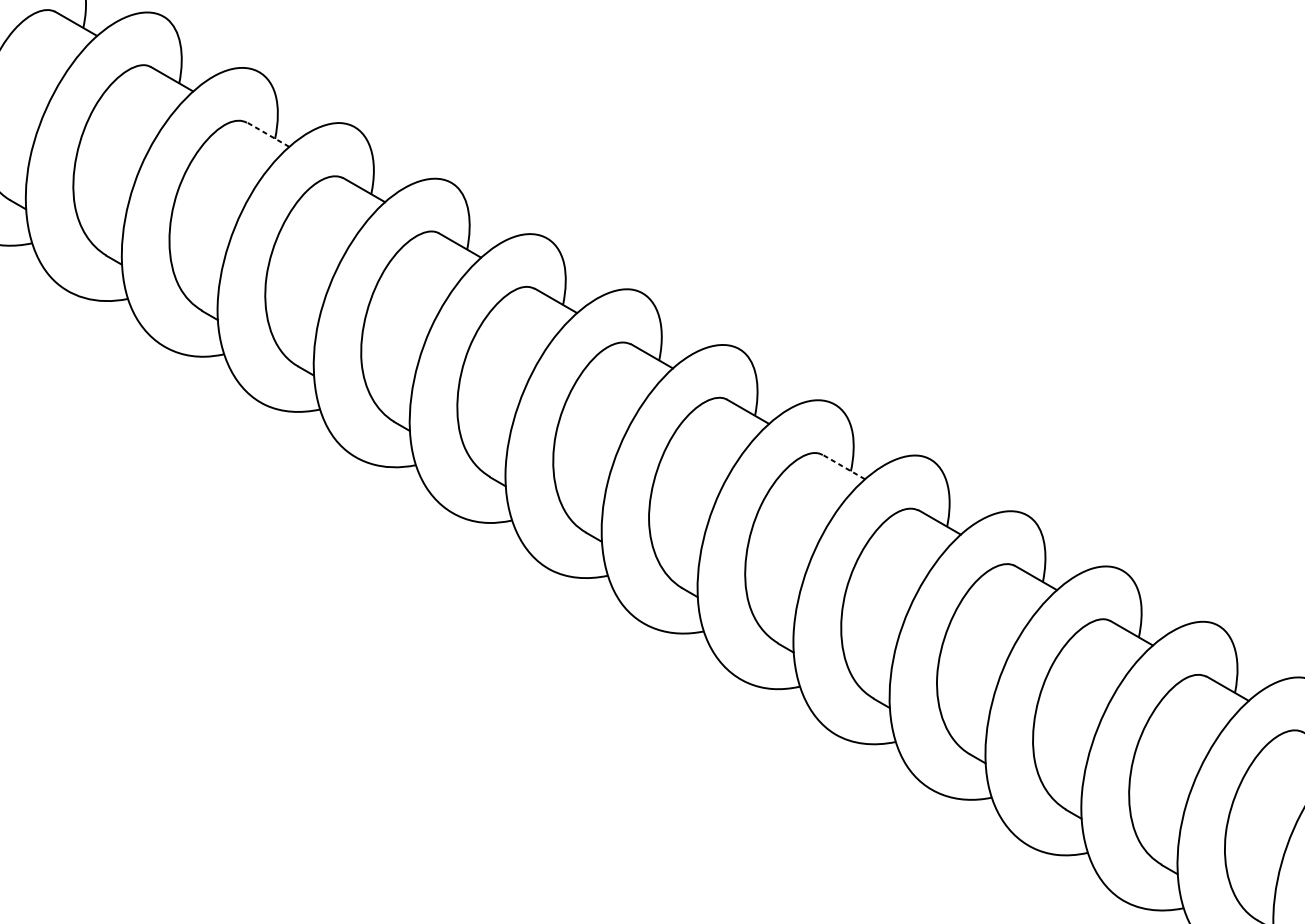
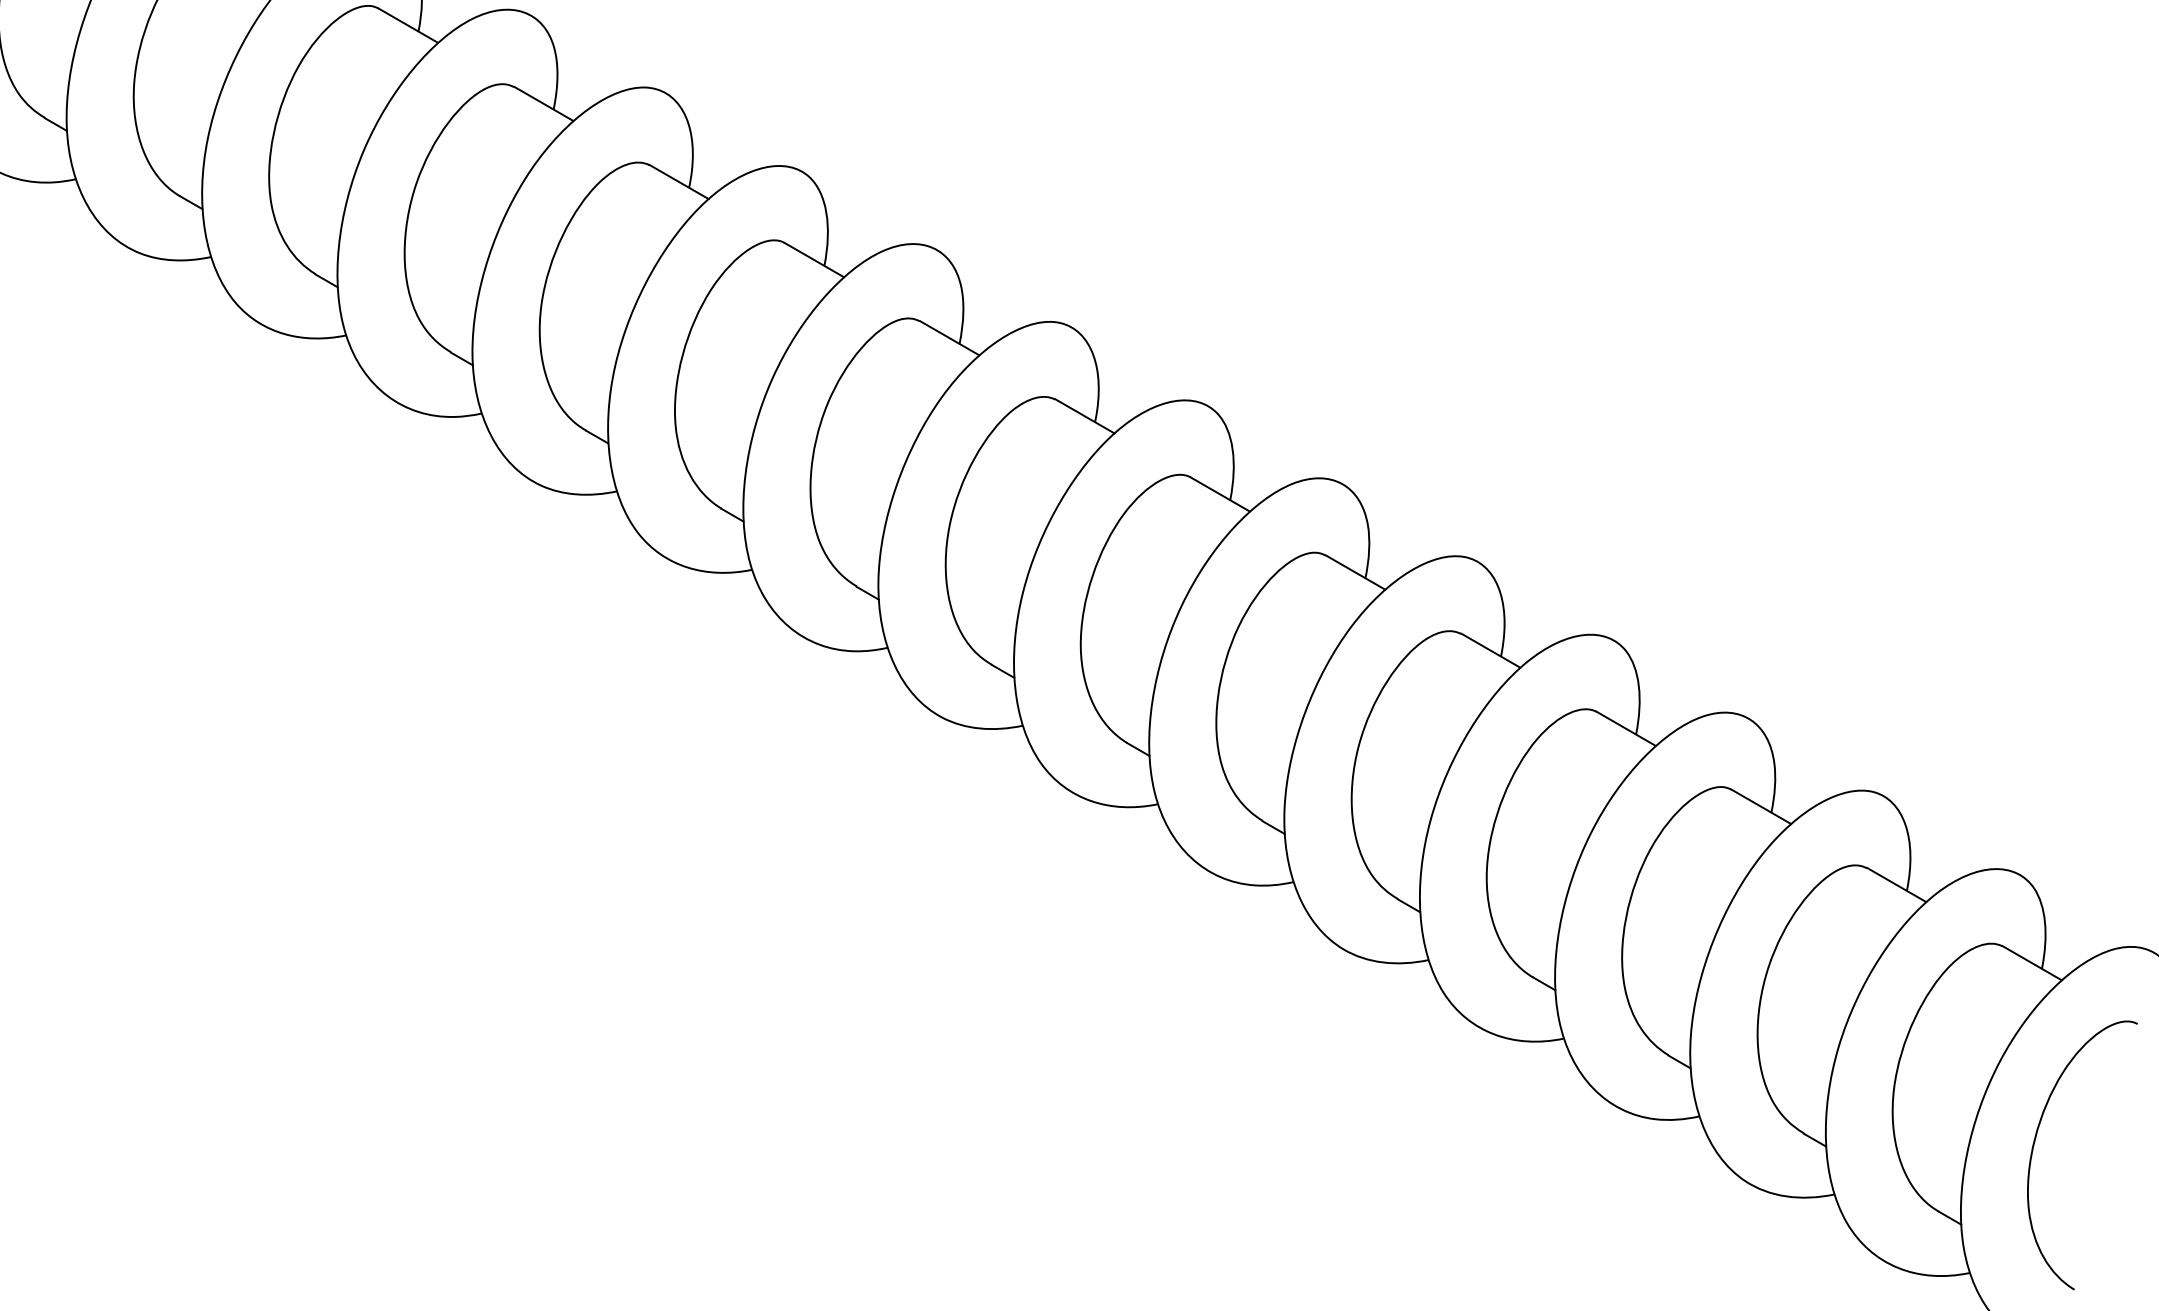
line: (267, 134) -> (543, 103), dashed -> solid
line: (843, 467) -> (1355, 572), dashed -> solid

